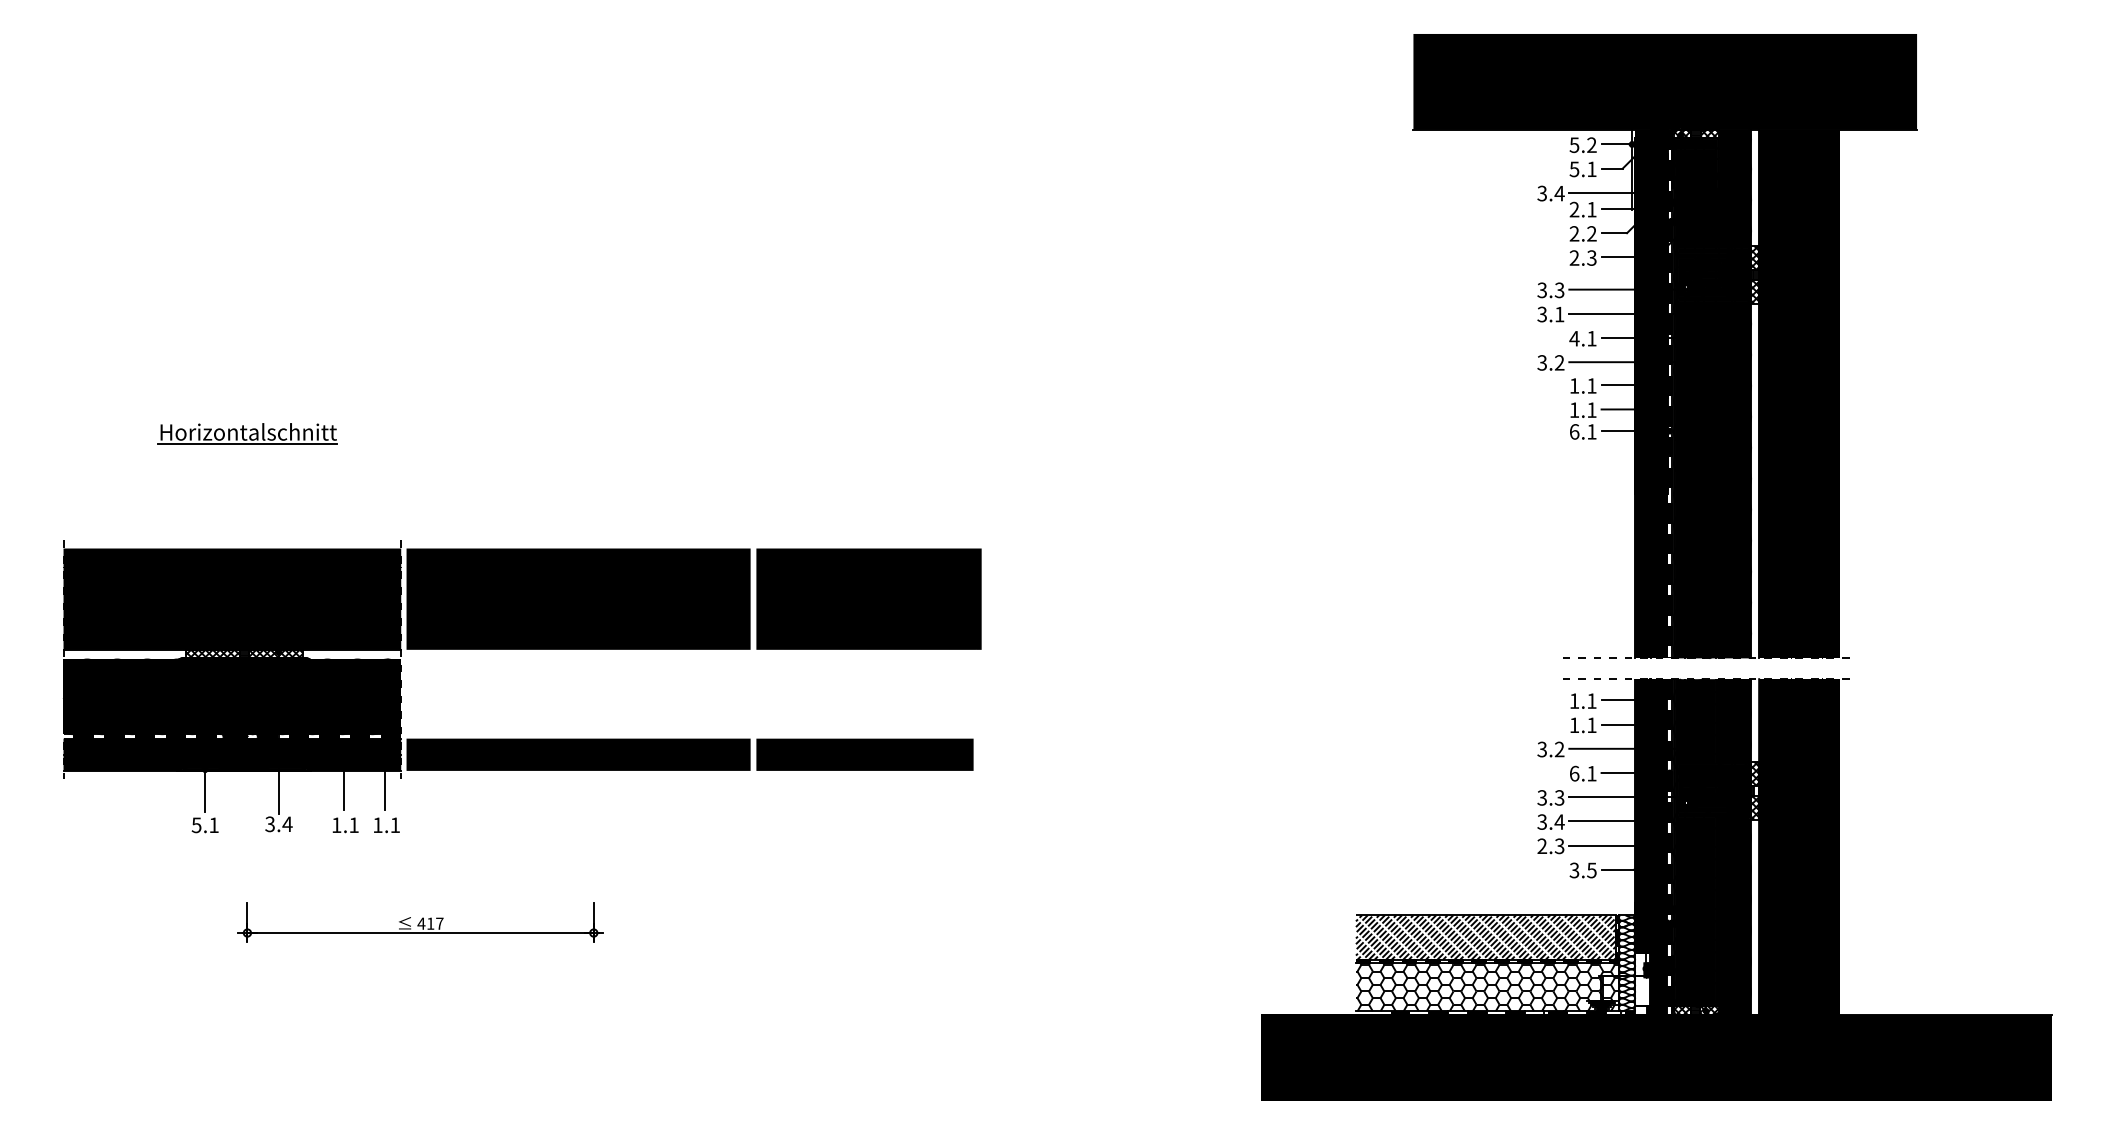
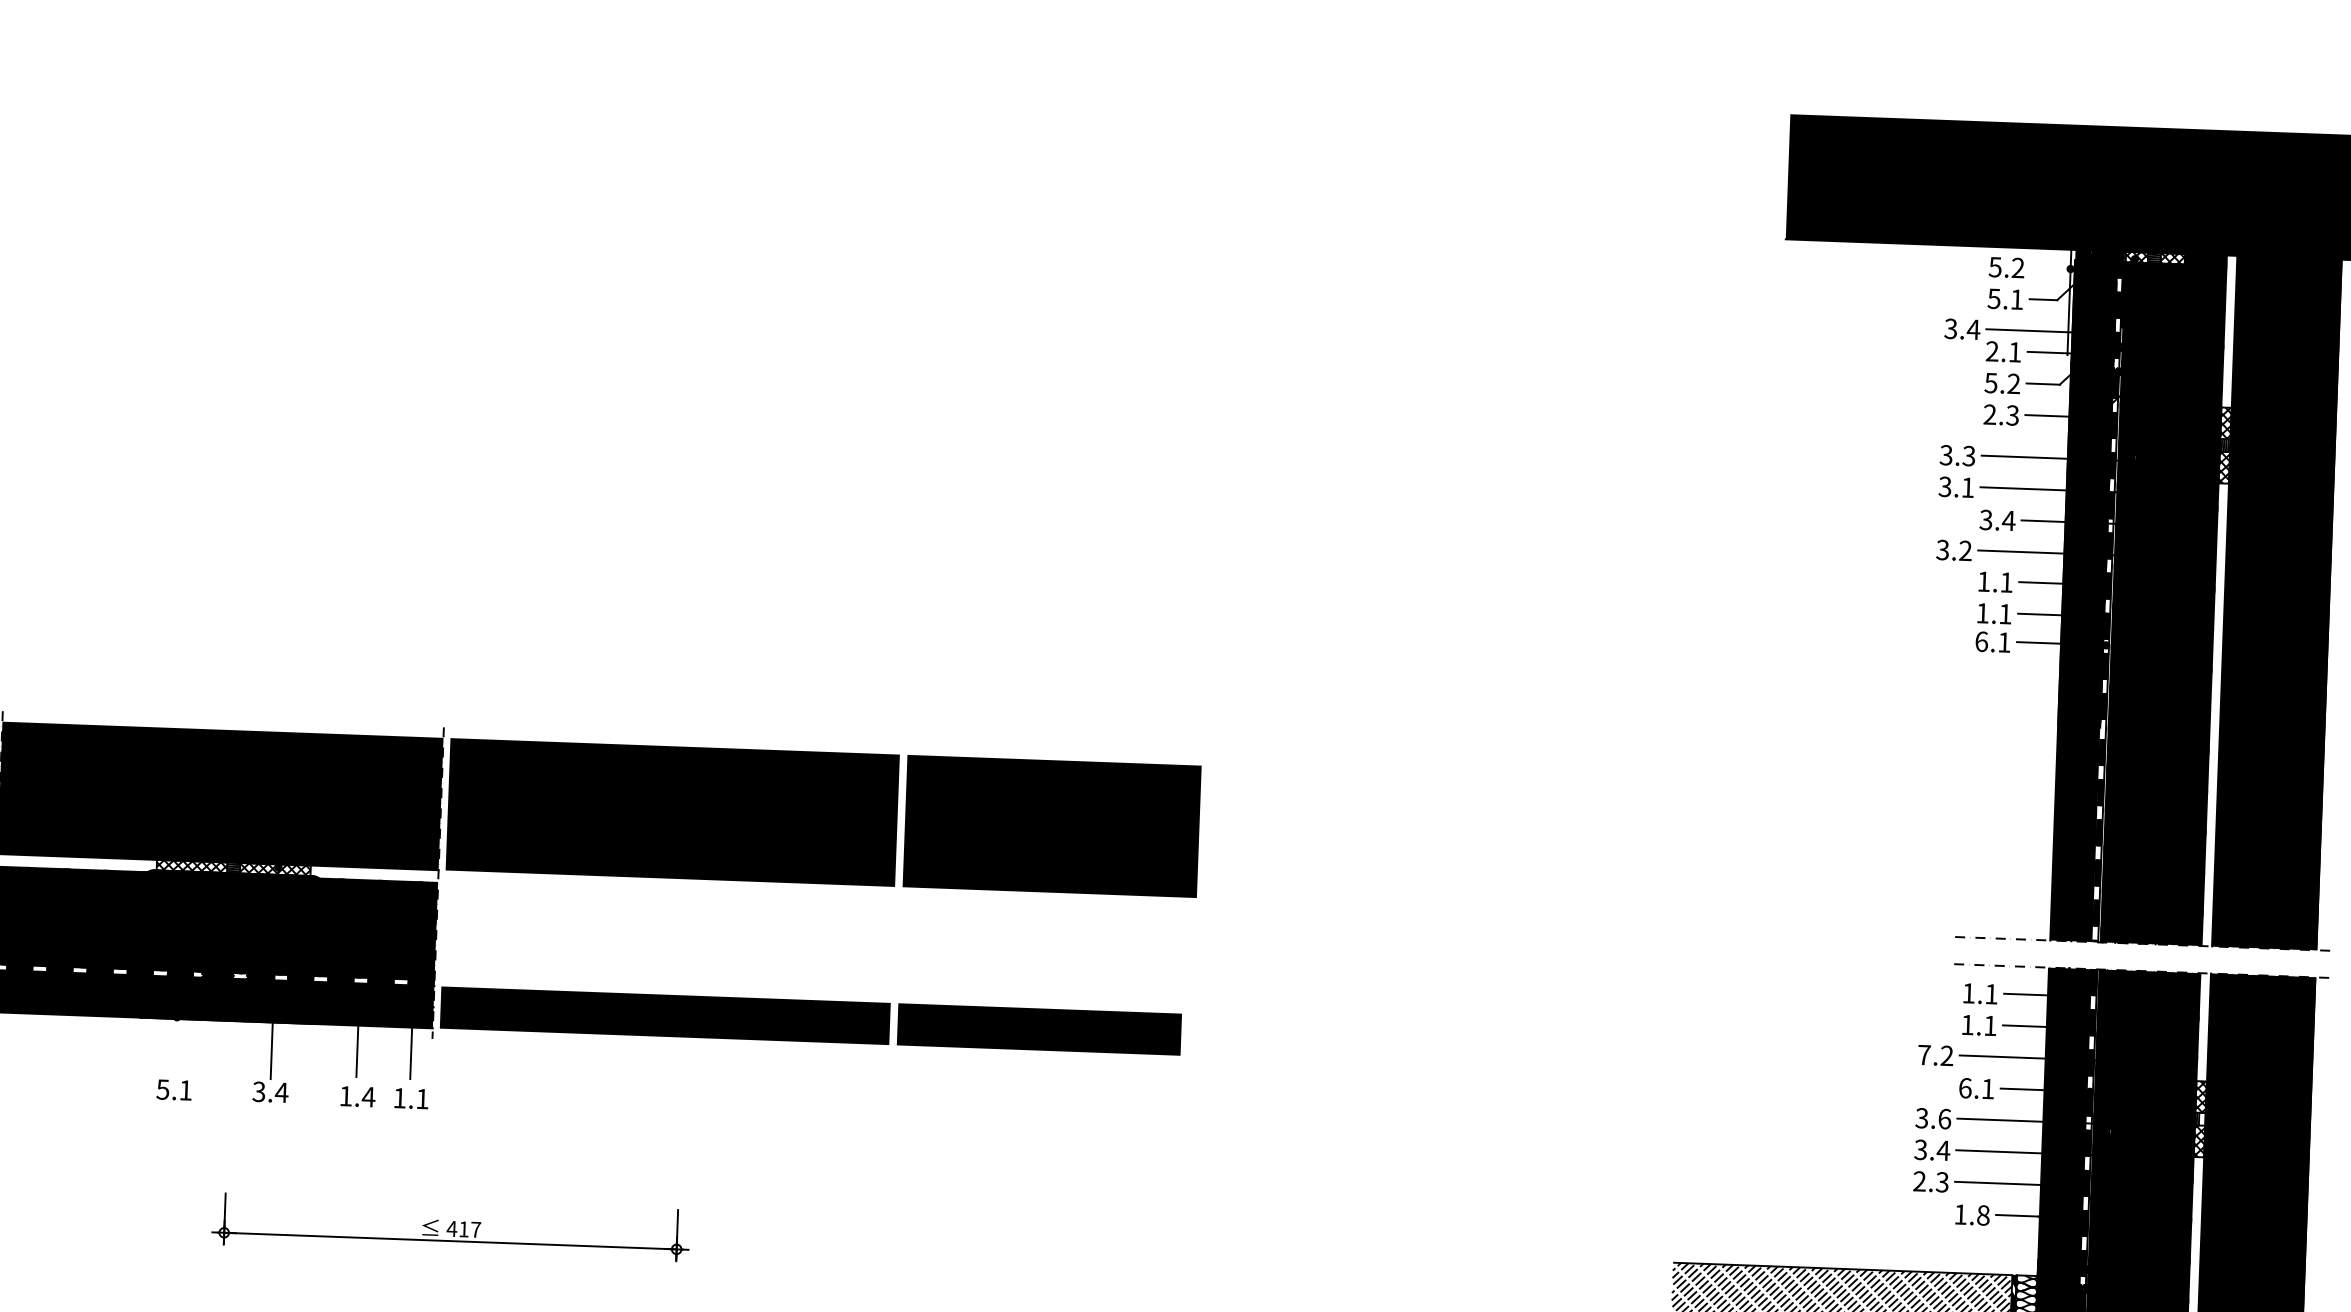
line: (1616, 144) -> (2050, 268), removed
text: (1574, 233) -> (1991, 382), 2.2 -> 5.2
text: (1583, 338) -> (1997, 520), 4.1 -> 3.4
part: (247, 433) -> (248, 580), removed
text: (1542, 749) -> (1924, 1055), 3.2 -> 7.2
line: (205, 790) -> (176, 1044), removed
text: (1559, 797) -> (1944, 1118), 3.3 -> 3.6
text: (353, 824) -> (367, 1096), 1.1 -> 1.4
text: (1582, 870) -> (1971, 1215), 3.5 -> 1.8

